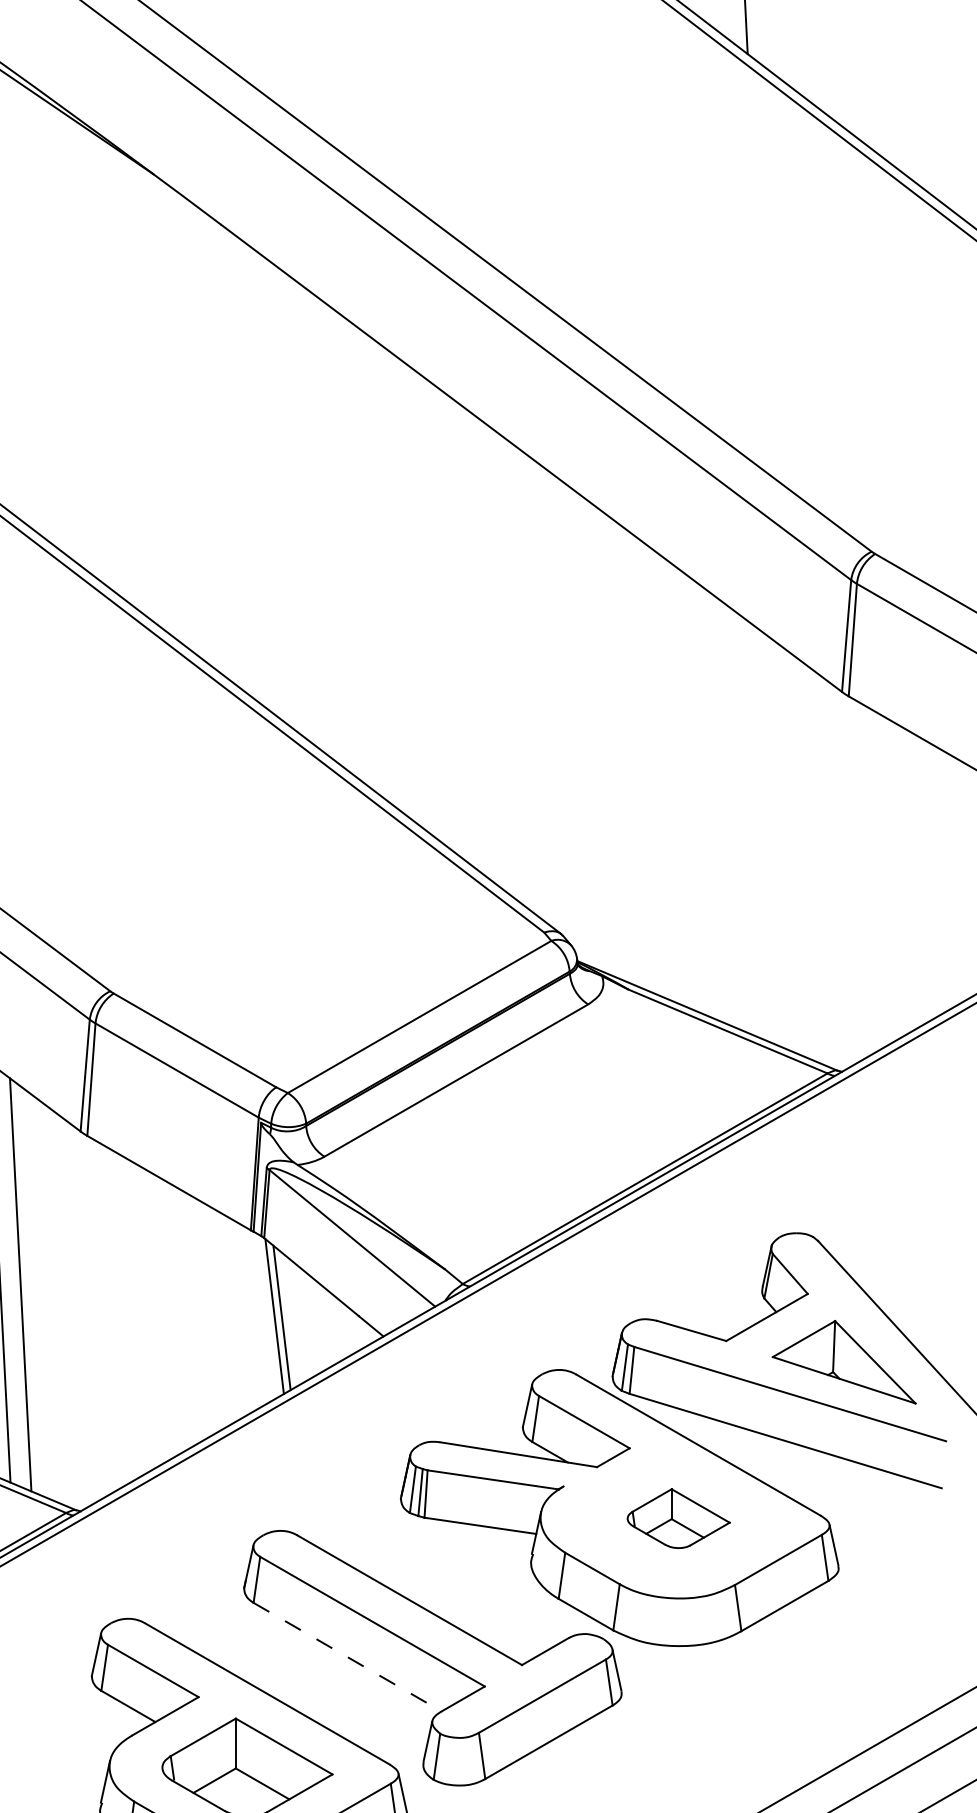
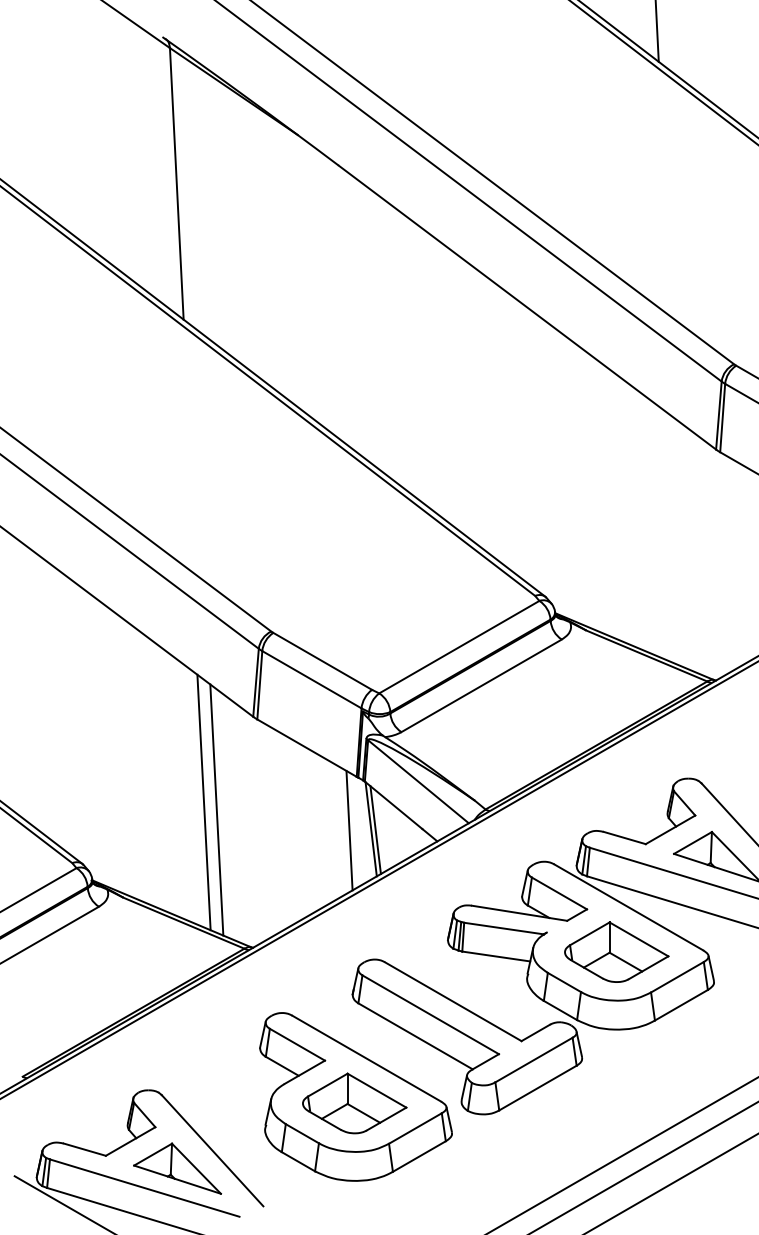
line: (238, 1318) -> (349, 830), added
part: (678, 1517) -> (616, 951), size x1.67
line: (347, 1657) -> (415, 1036), dashed -> solid

